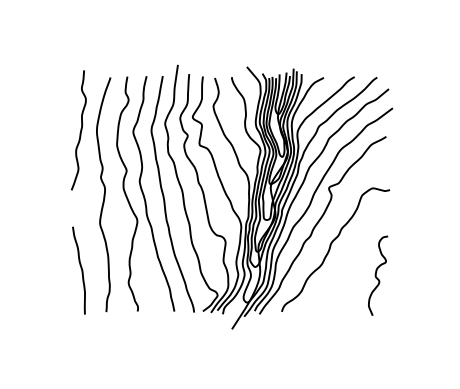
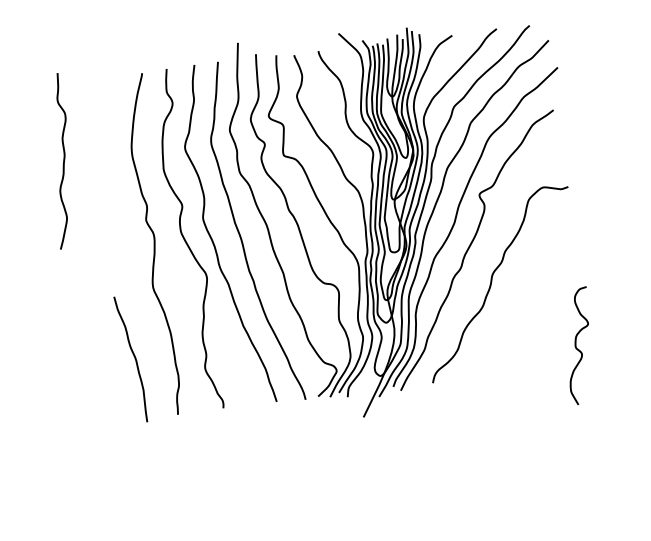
curve: (80, 130) -> (63, 161), moved
curve: (376, 275) -> (576, 345), moved

